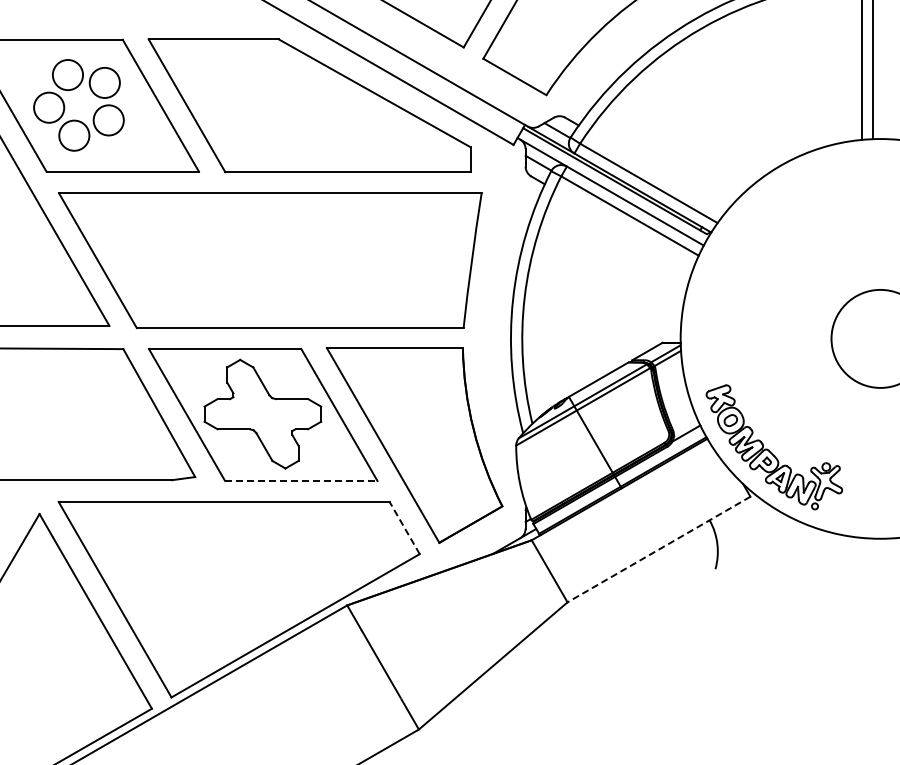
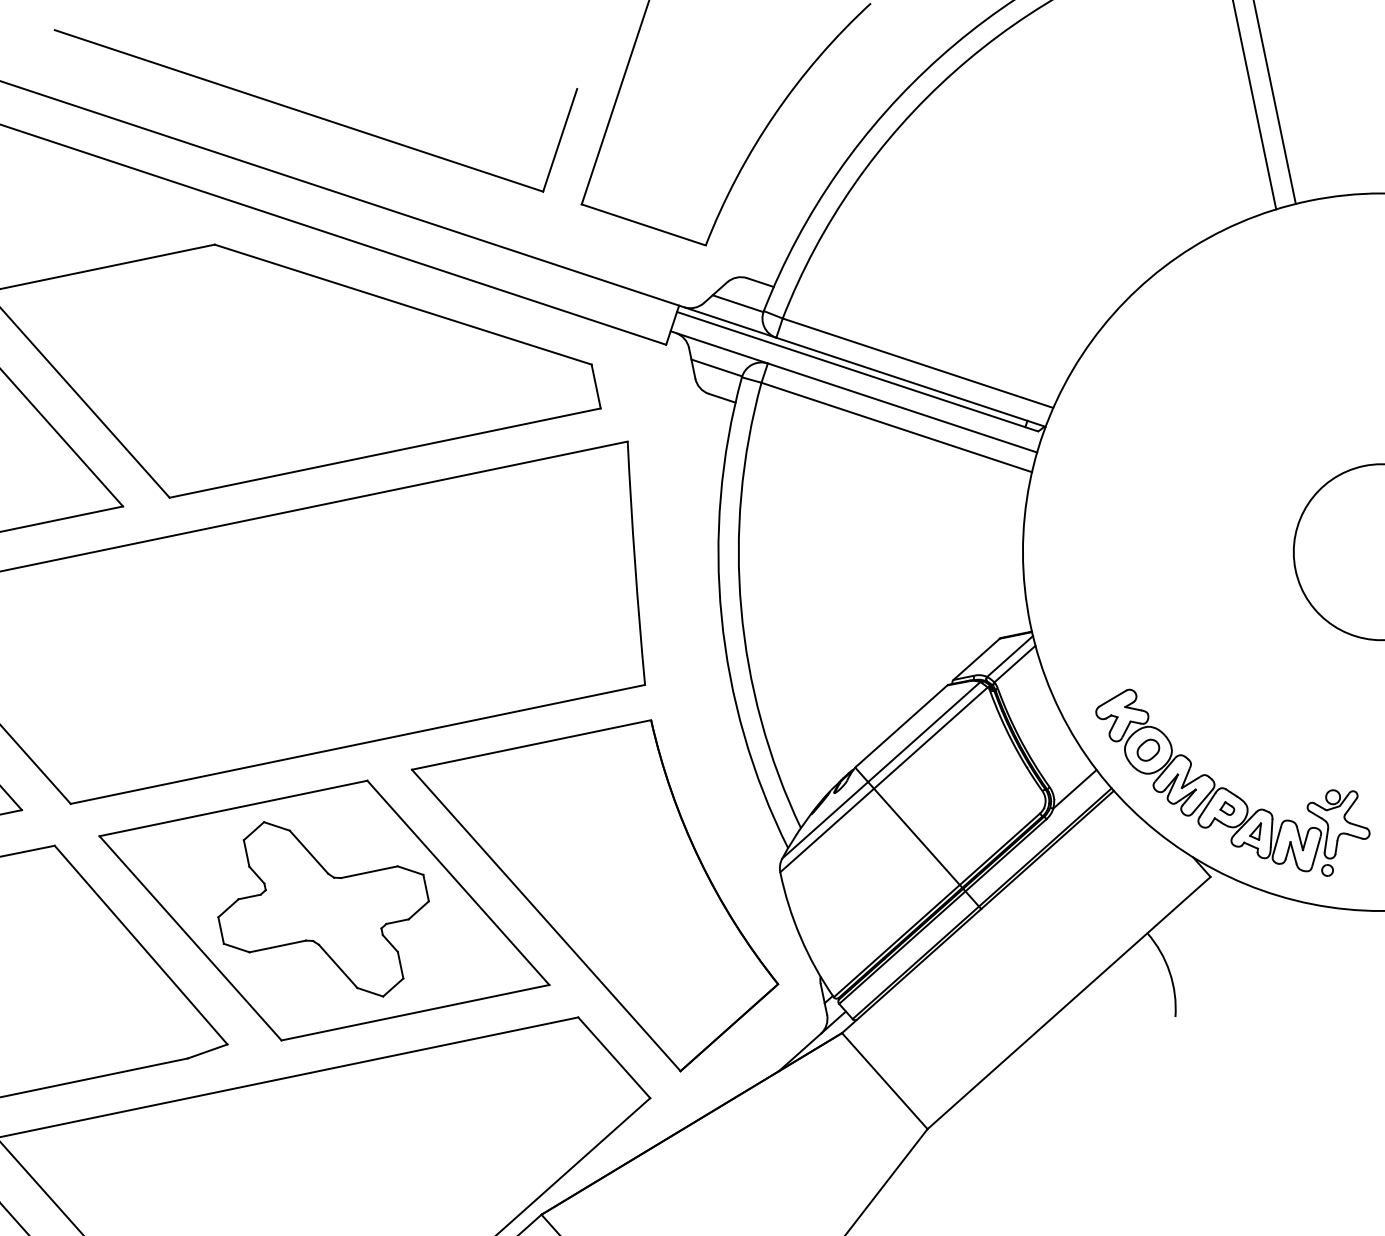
line: (301, 480) -> (415, 1011), dashed -> solid
line: (404, 527) -> (613, 1056), dashed -> solid
line: (659, 549) -> (1069, 1002), dashed -> solid

